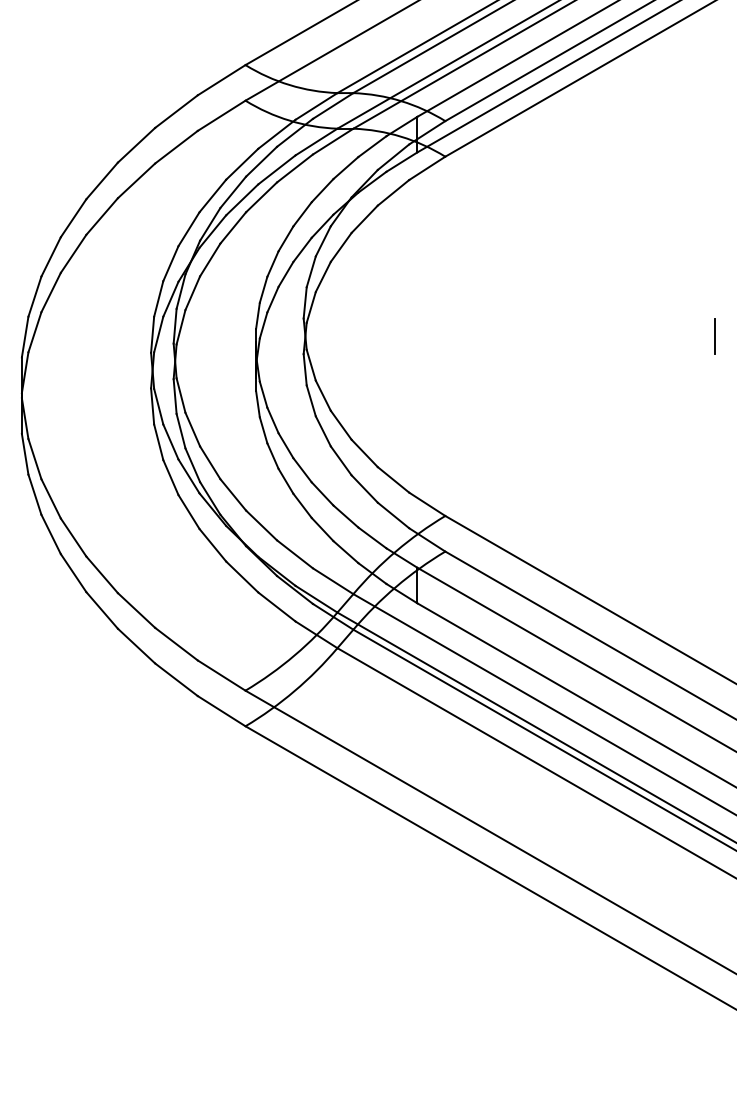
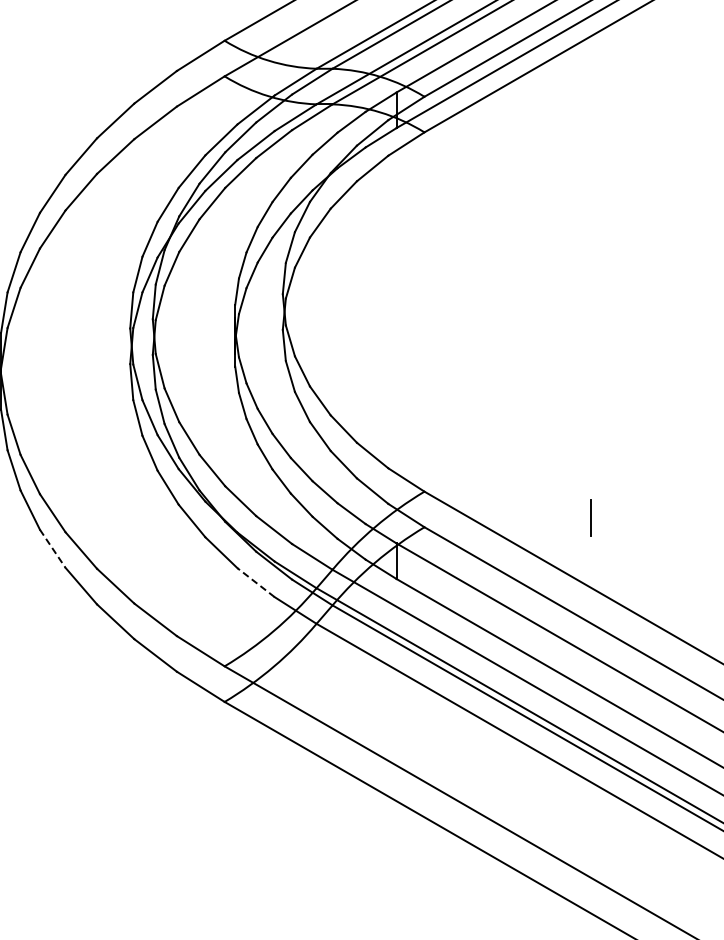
line: (714, 336) -> (590, 518), moved
line: (73, 573) -> (52, 549), solid -> dashed
line: (276, 606) -> (255, 582), solid -> dashed

